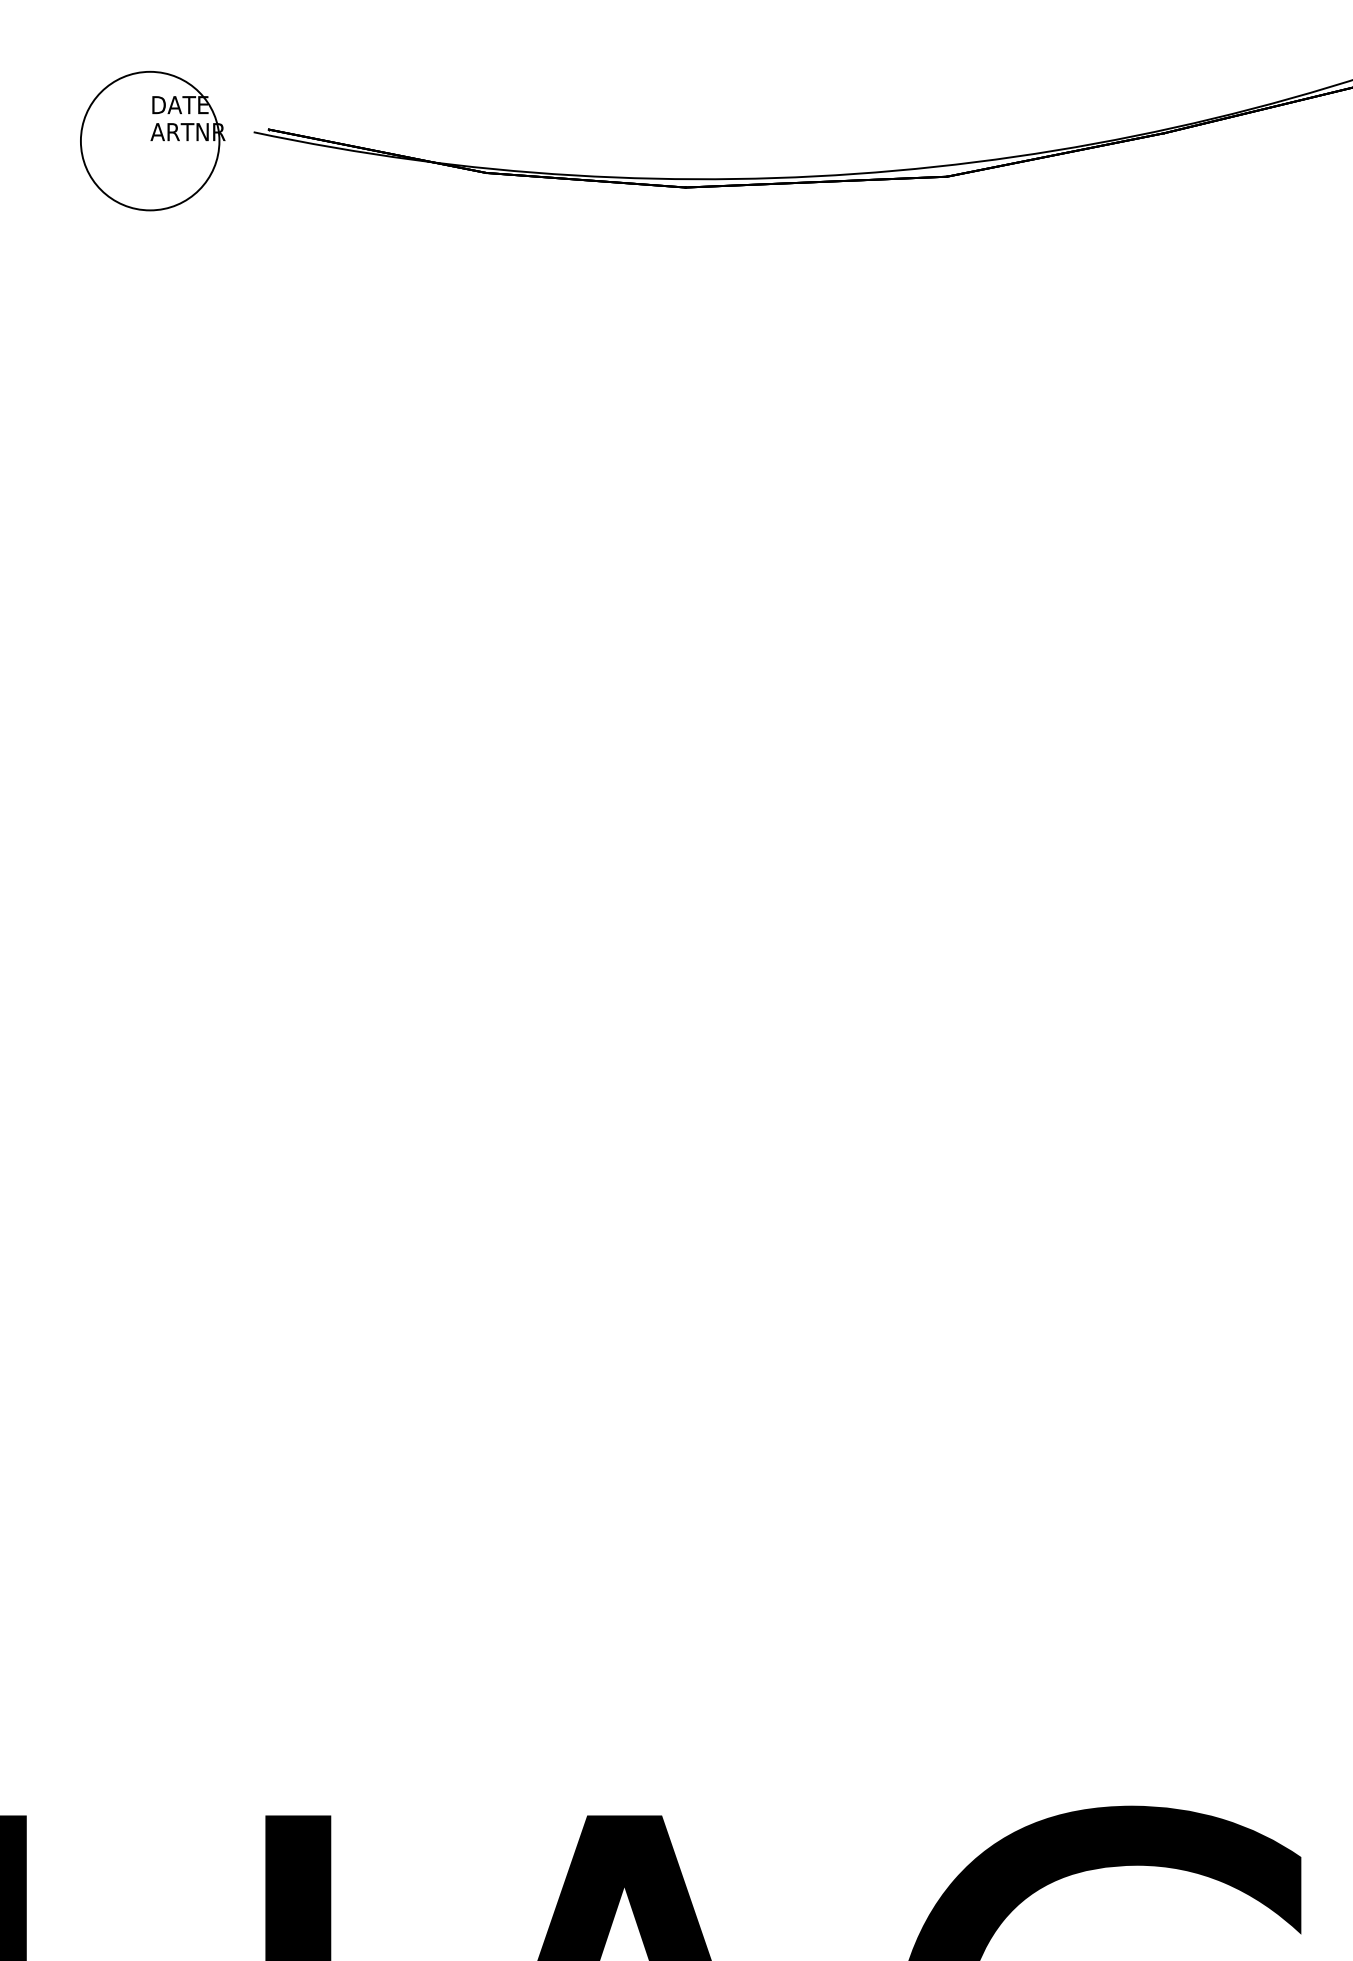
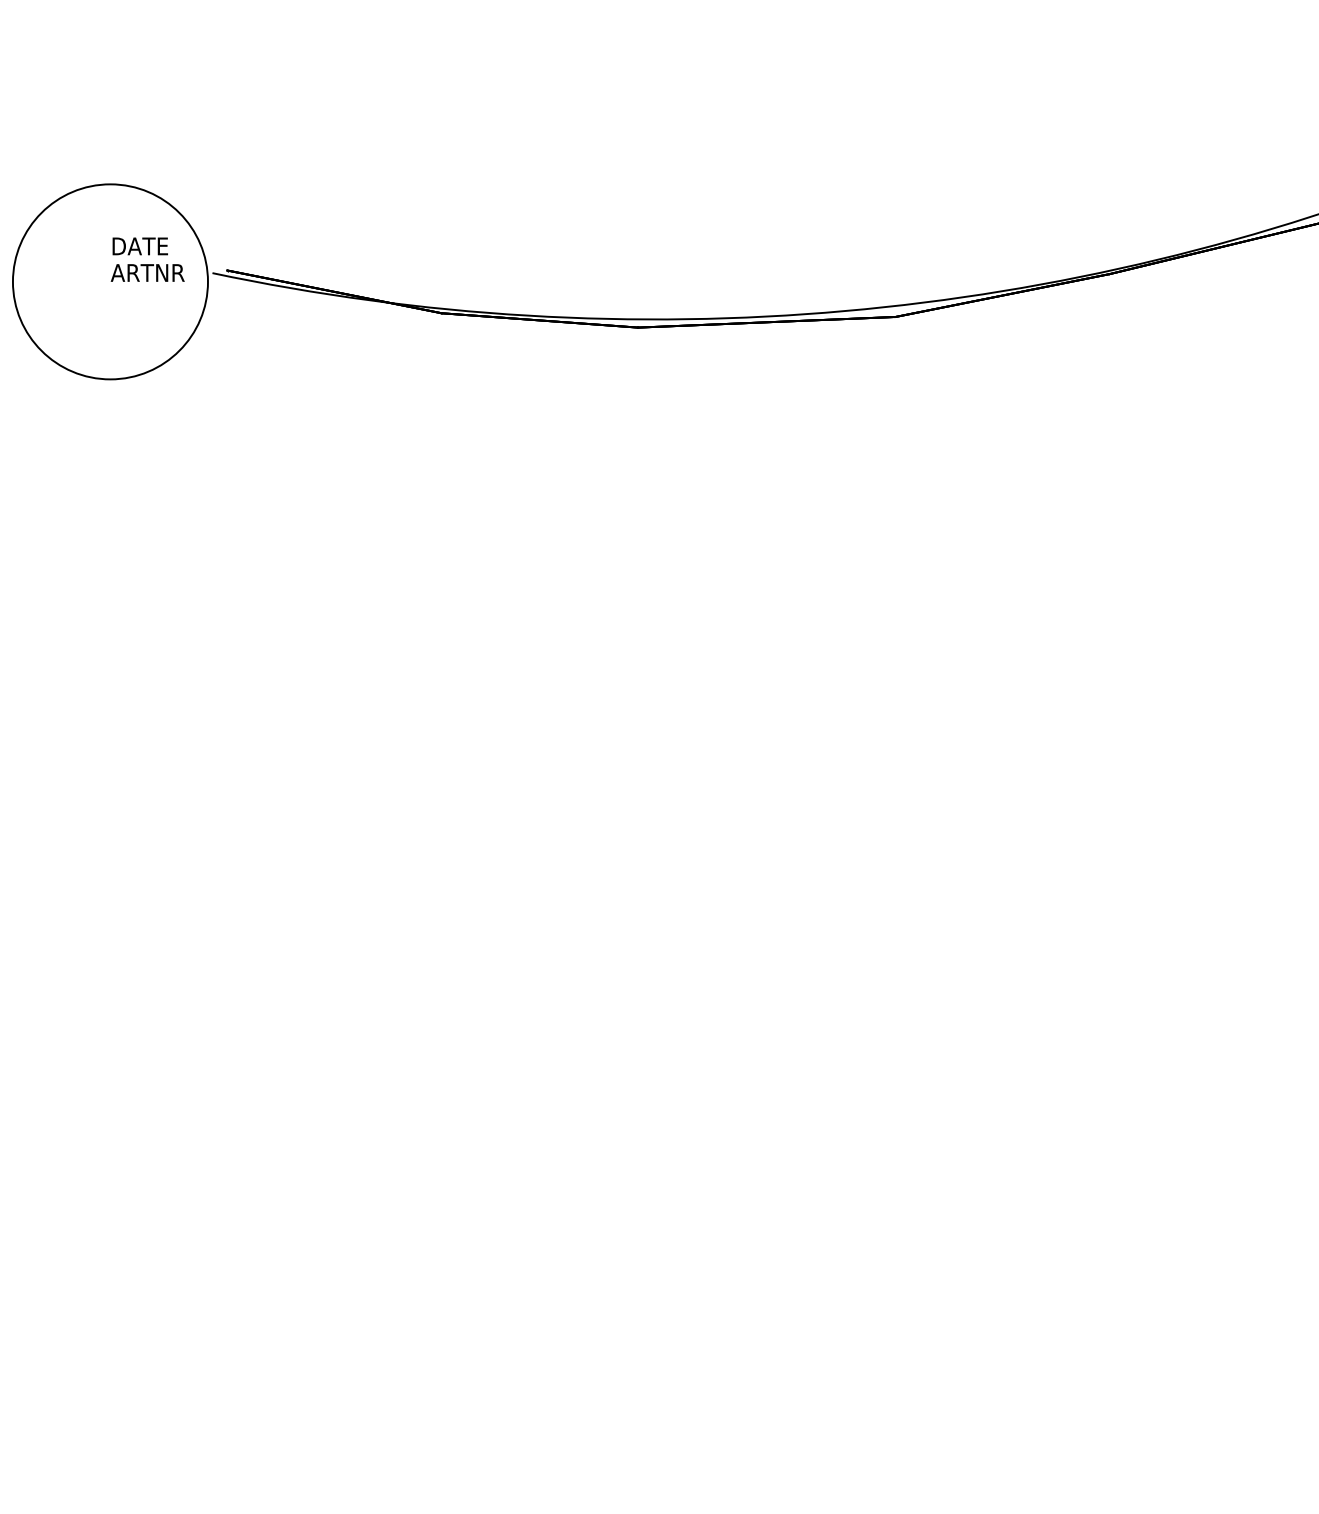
circle: (150, 141) -> (110, 282), size x1.43

